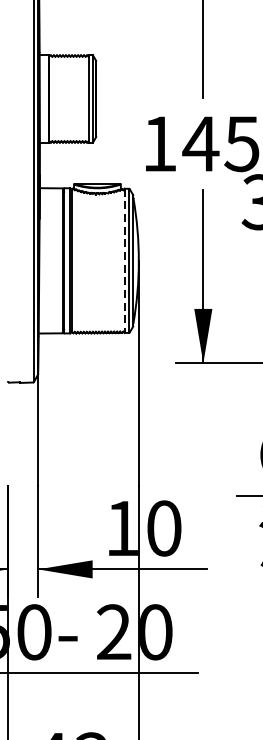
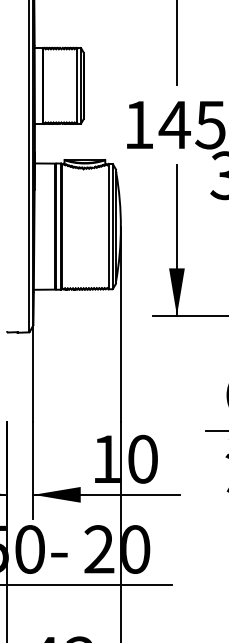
line: (124, 260) -> (108, 226), dashed -> solid

